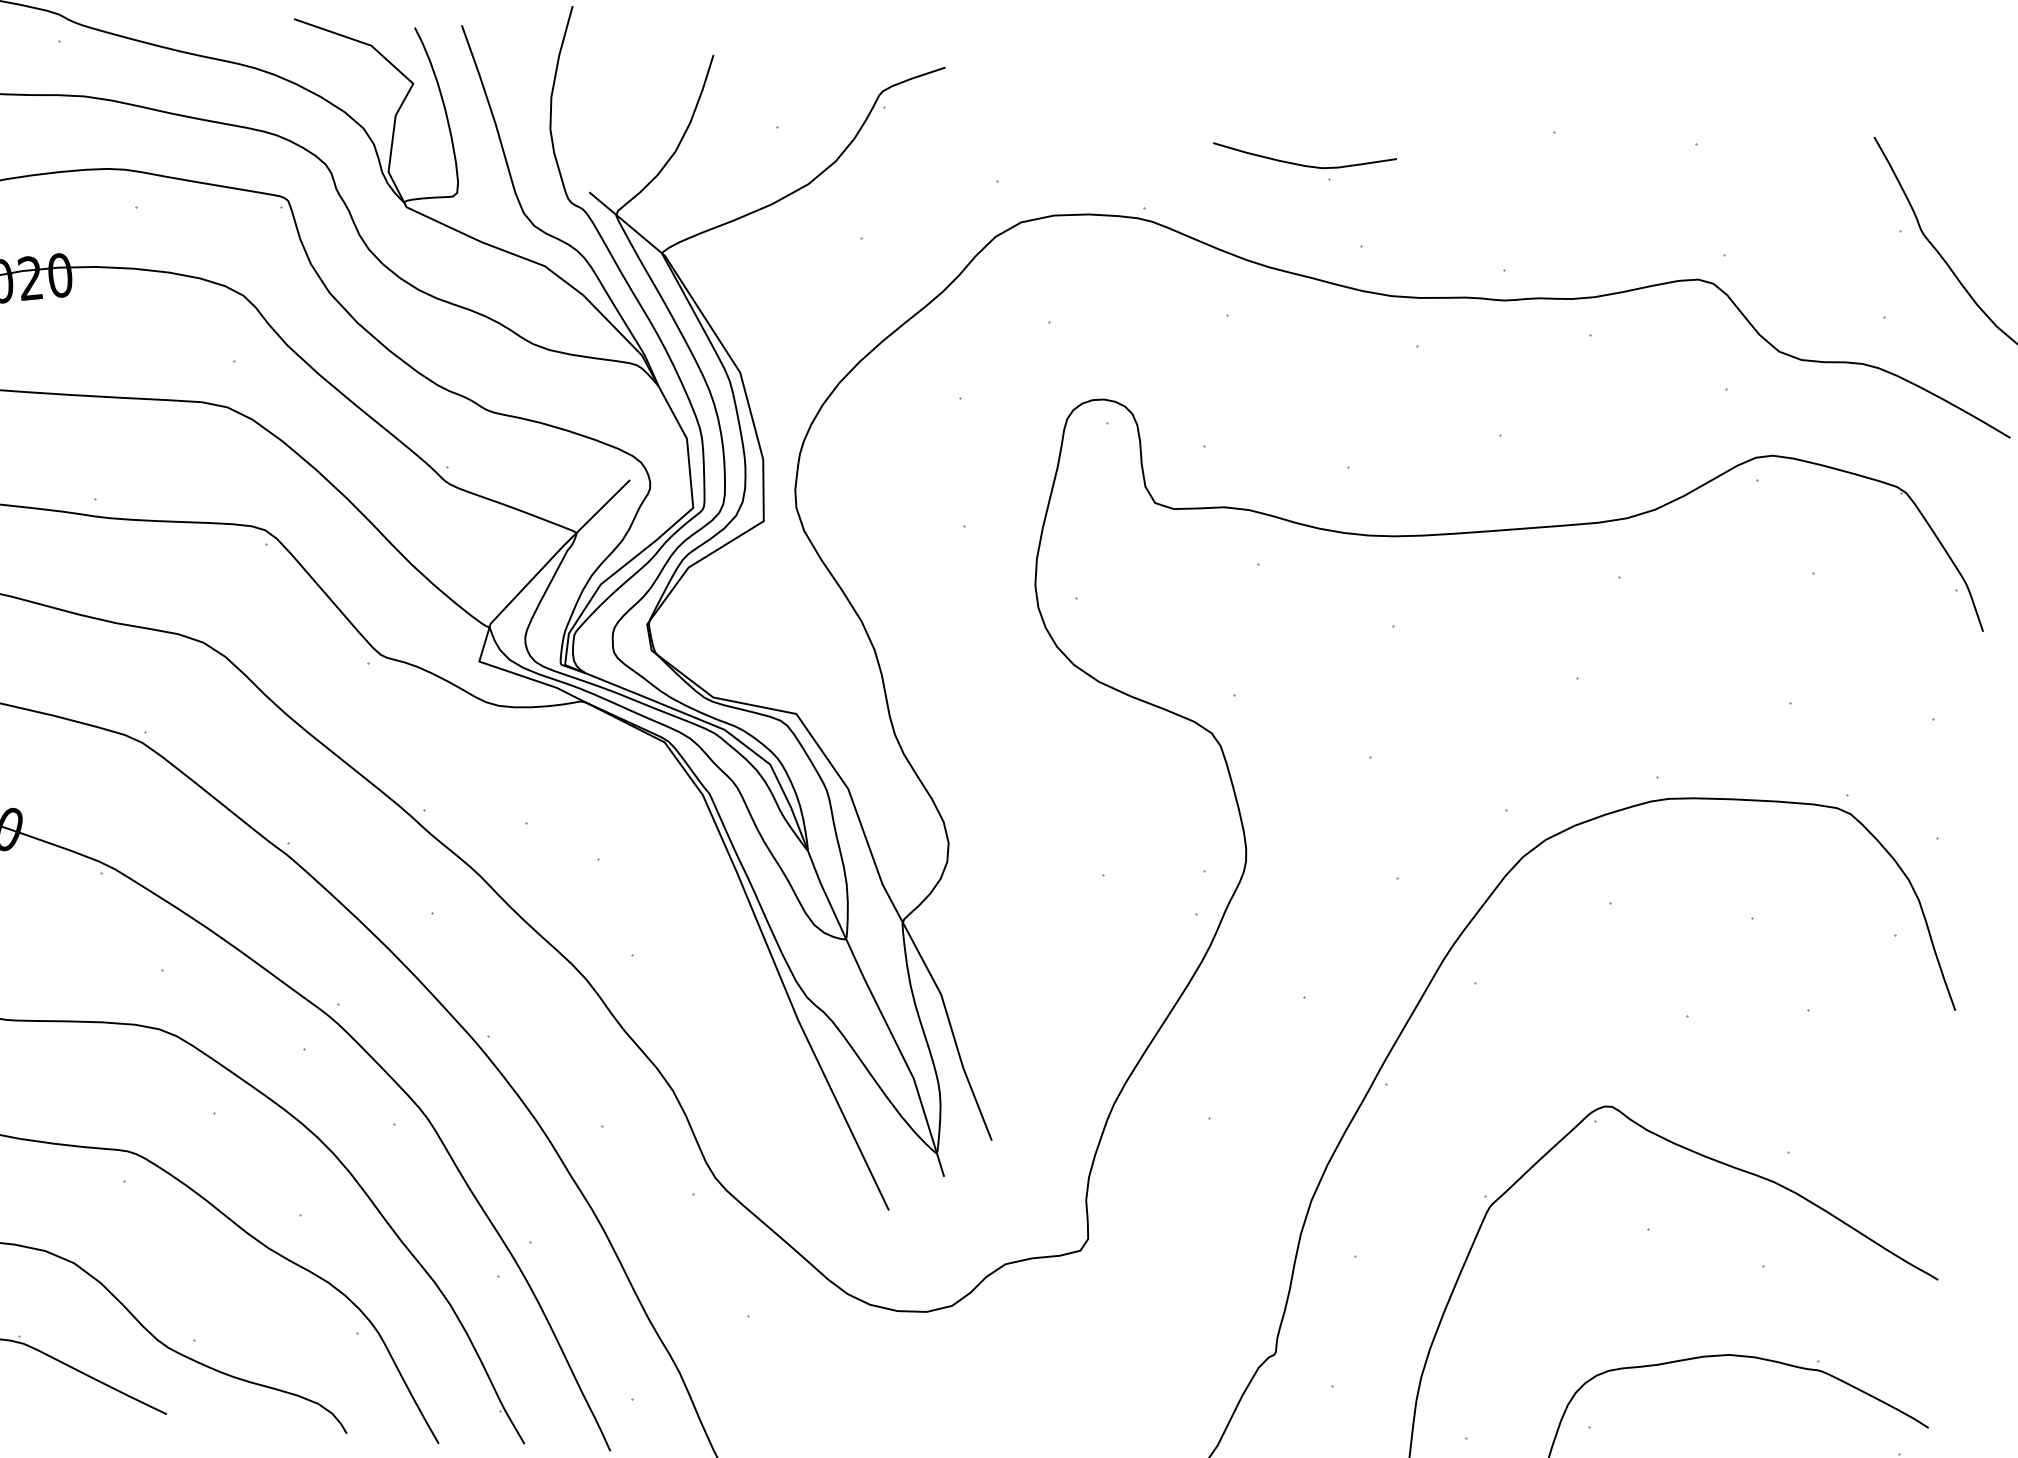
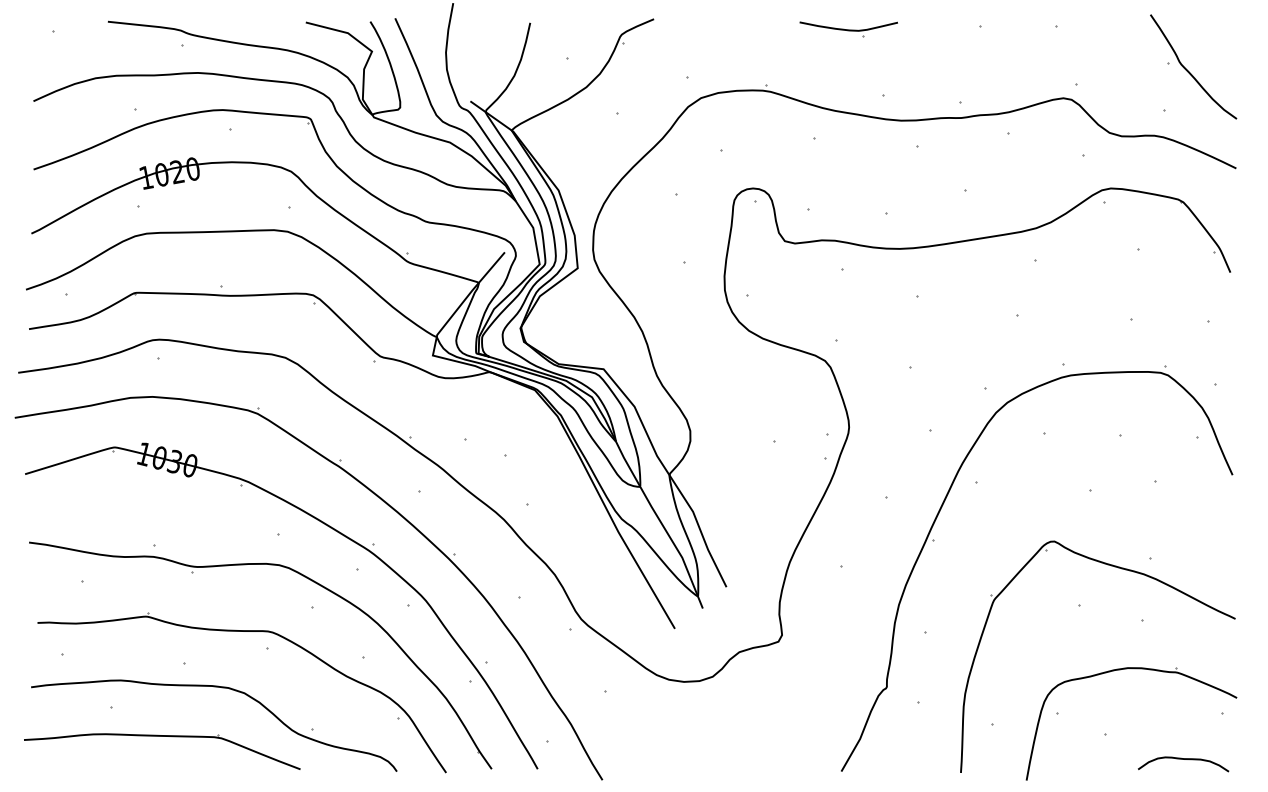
part: (1303, 164) -> (848, 29), moved

